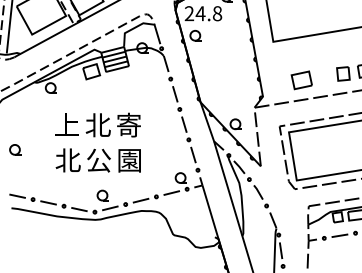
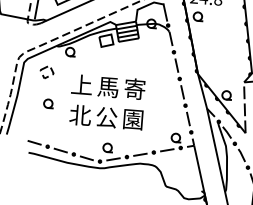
part: (25, 113) -> (46, 72), added
text: (97, 125) -> (107, 87), 北 -> 馬
part: (15, 149) -> (48, 103), moved

